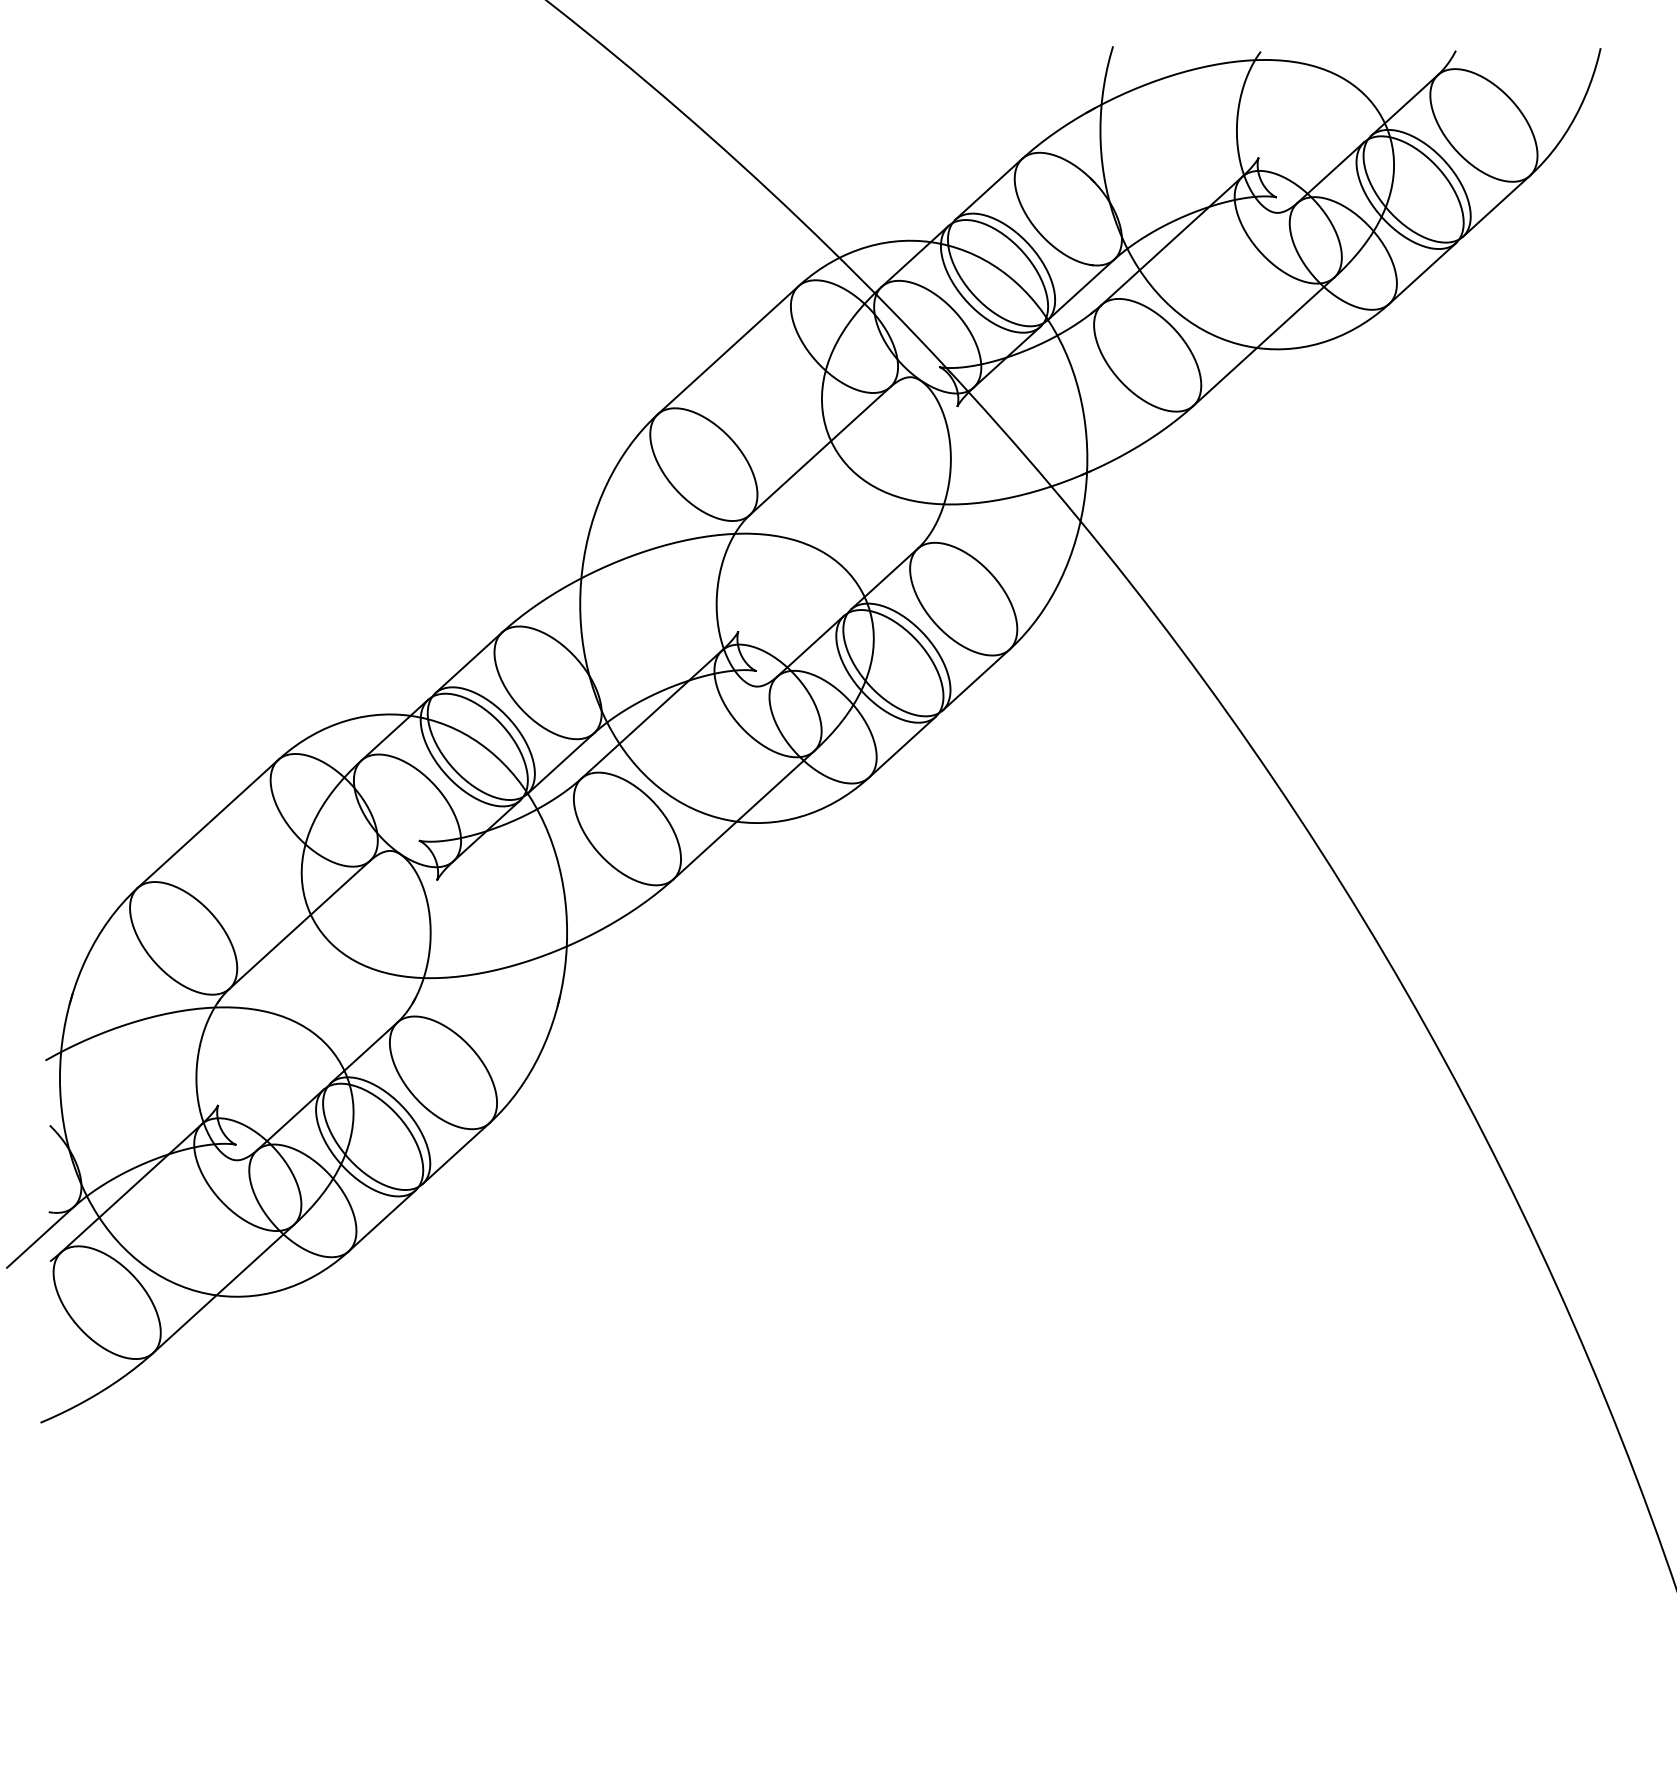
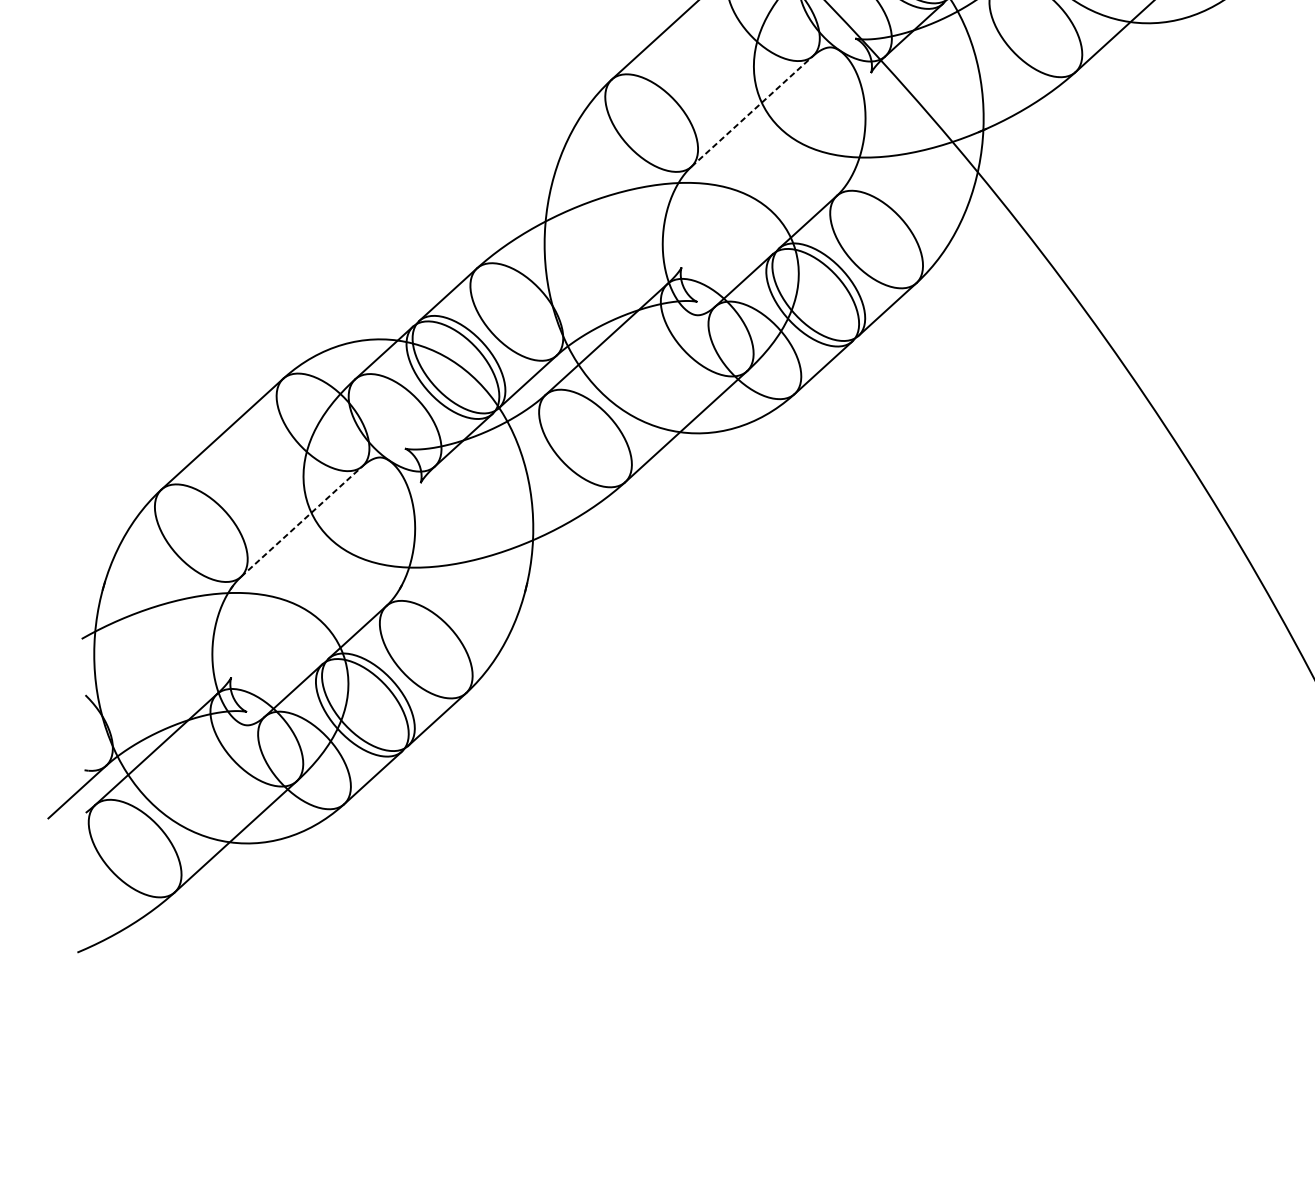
line: (820, 450) -> (752, 110), solid -> dashed
line: (300, 924) -> (302, 521), solid -> dashed

